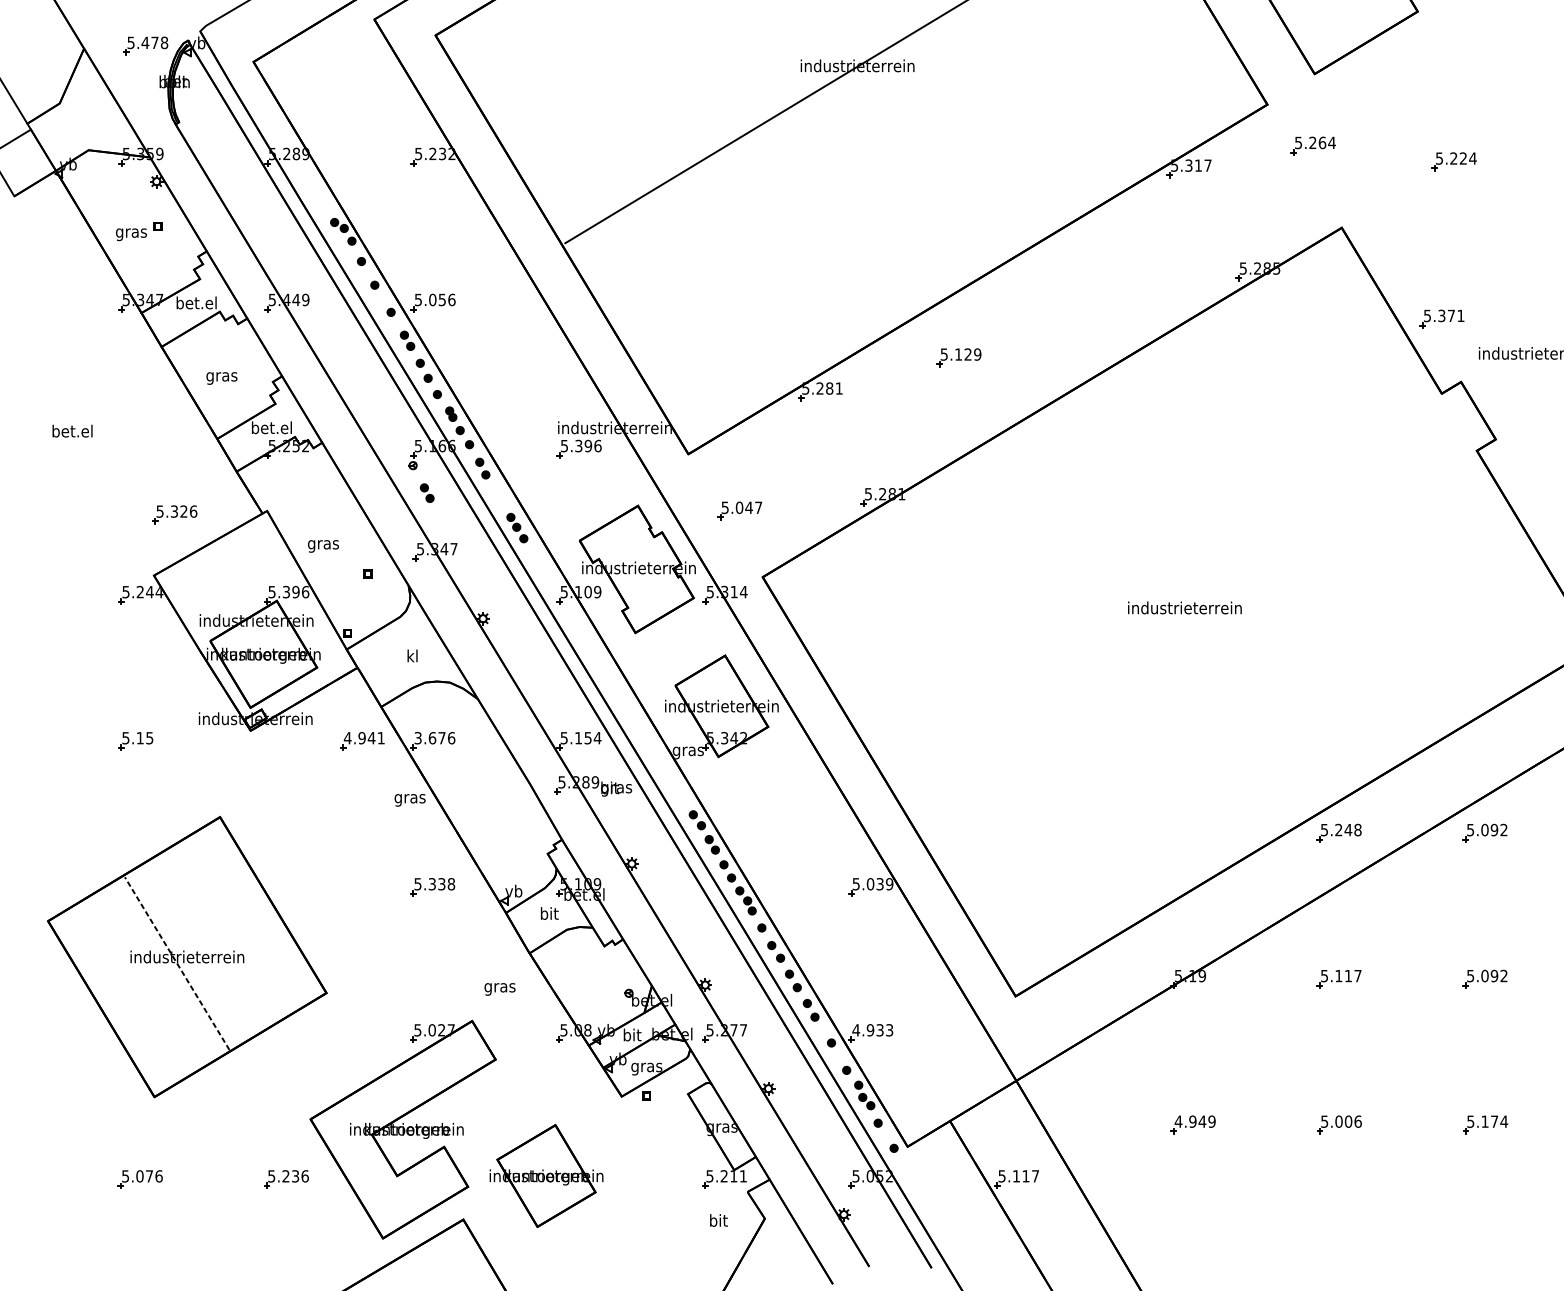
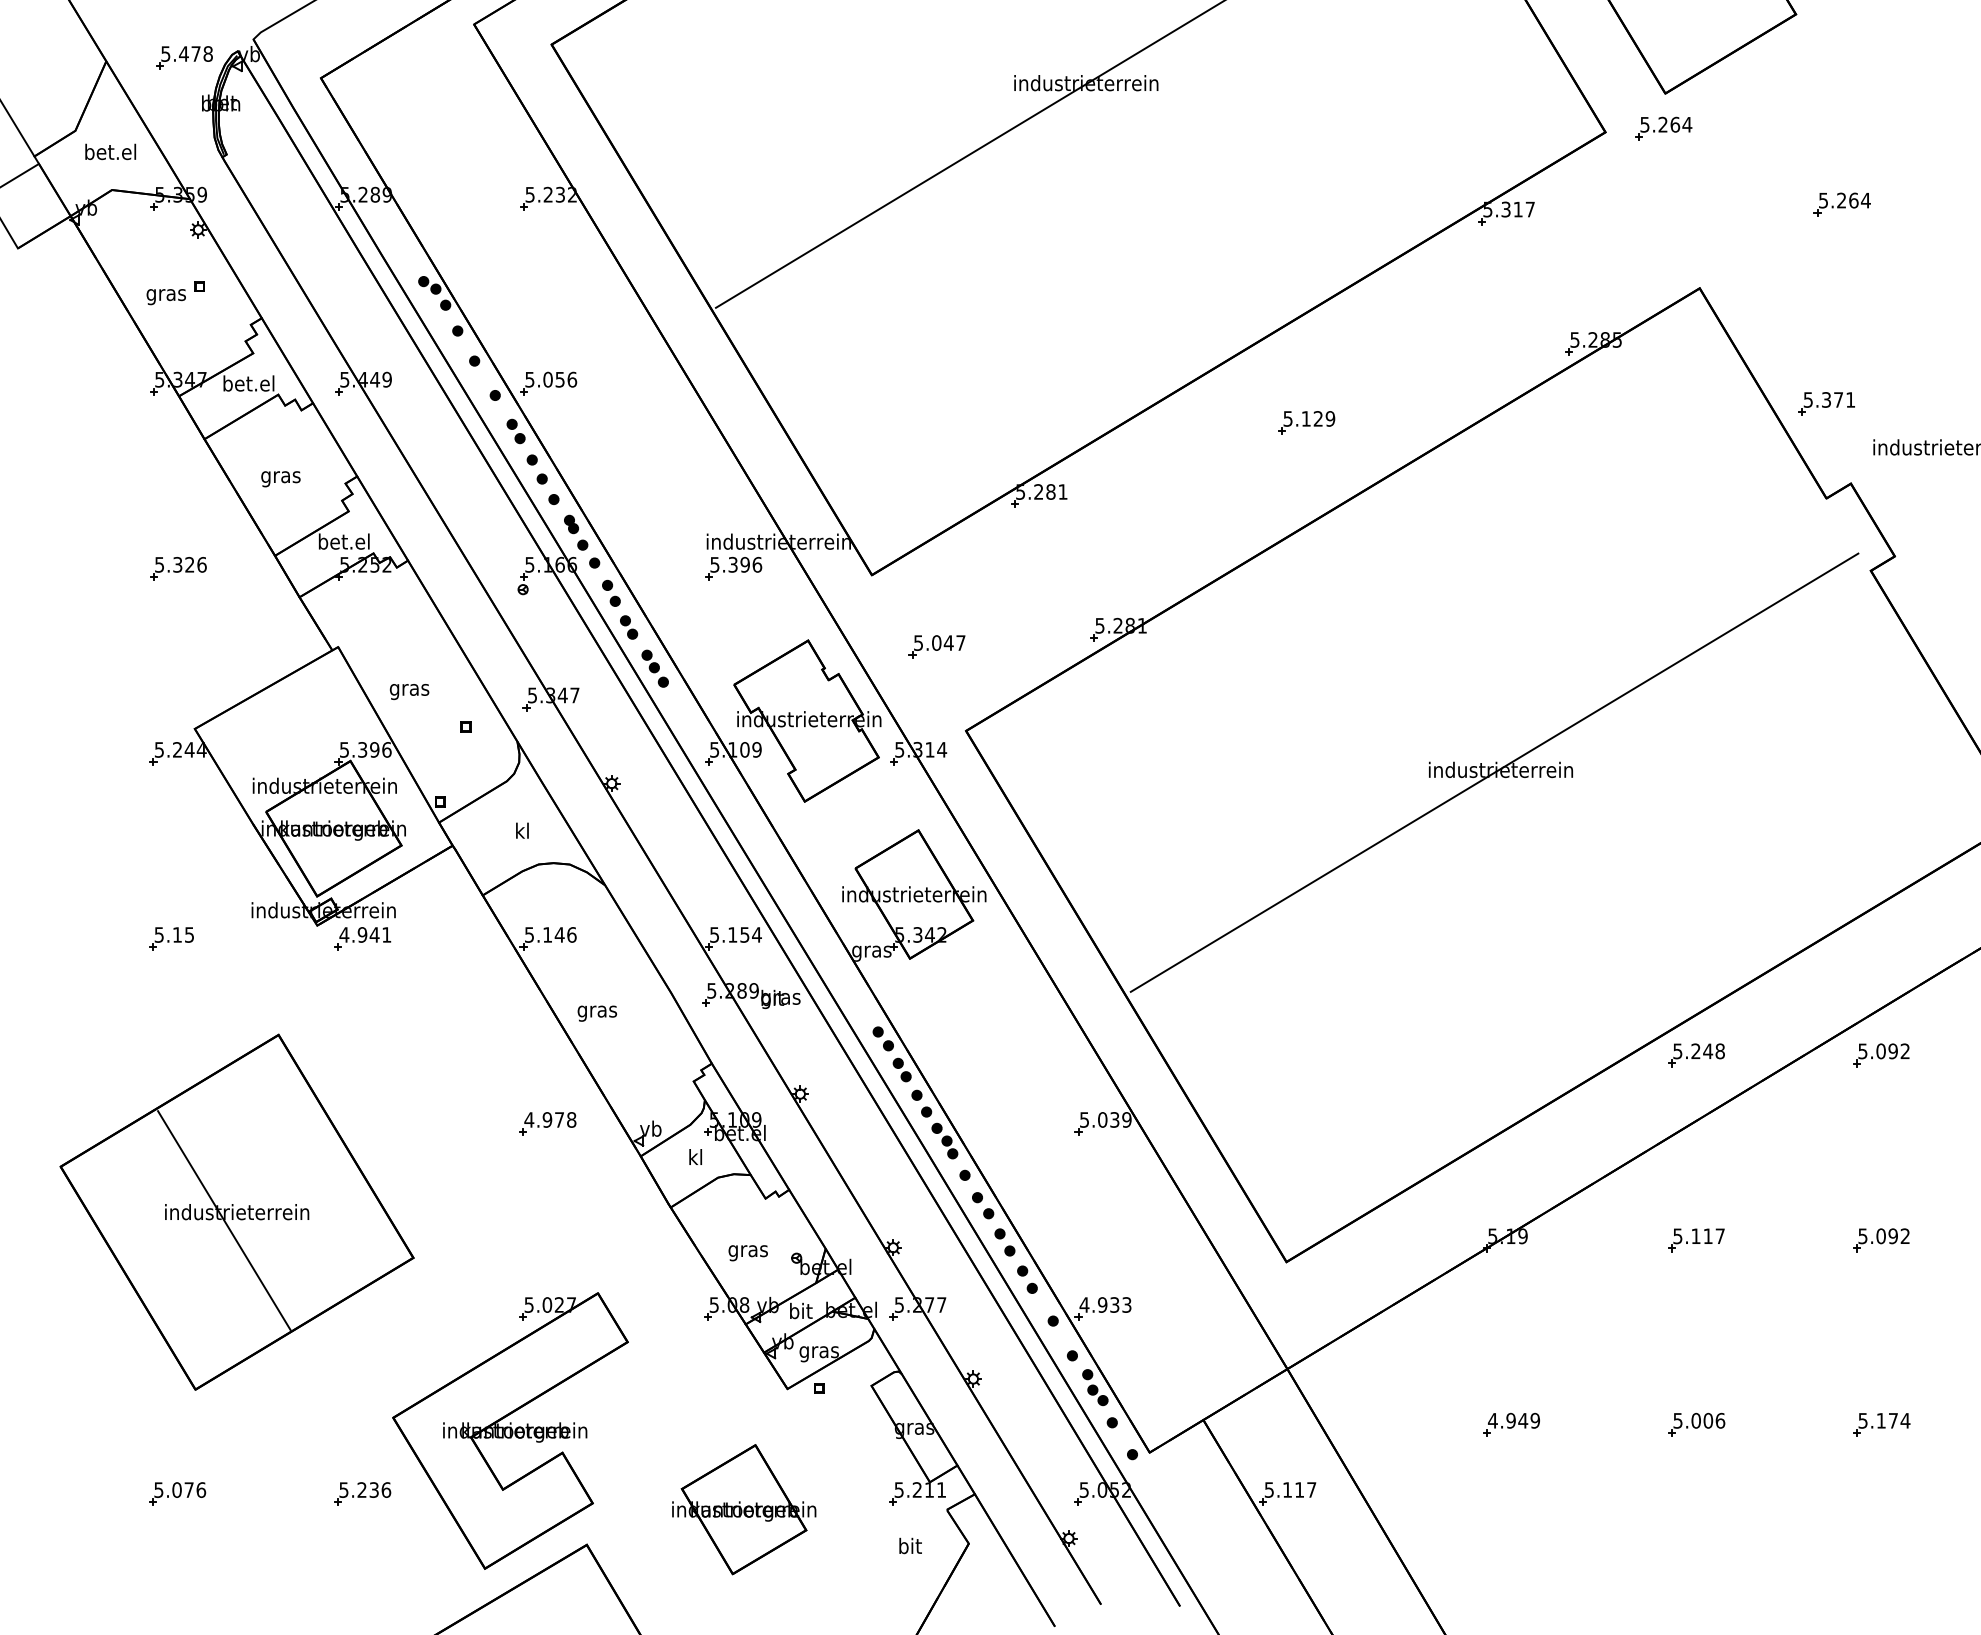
part: (1313, 145) -> (1663, 128), moved
text: (1463, 158) -> (1853, 200), 5.224 -> 5.264
part: (958, 357) -> (1306, 422), moved
text: (72, 430) -> (110, 151), moved
part: (427, 493) -> (629, 627), moved
part: (175, 514) -> (178, 568), moved
line: (1179, 609) -> (1494, 772), added
text: (429, 737) -> (544, 934), 3.676 -> 5.146
part: (362, 741) -> (362, 938), moved
text: (410, 800) -> (597, 1013), moved
text: (429, 883) -> (544, 1119), 5.338 -> 4.978
text: (549, 913) -> (696, 1157), bit -> kl
line: (177, 963) -> (224, 1220), dashed -> solid
text: (499, 989) -> (747, 1253), moved
part: (546, 1175) -> (744, 1509), moved

